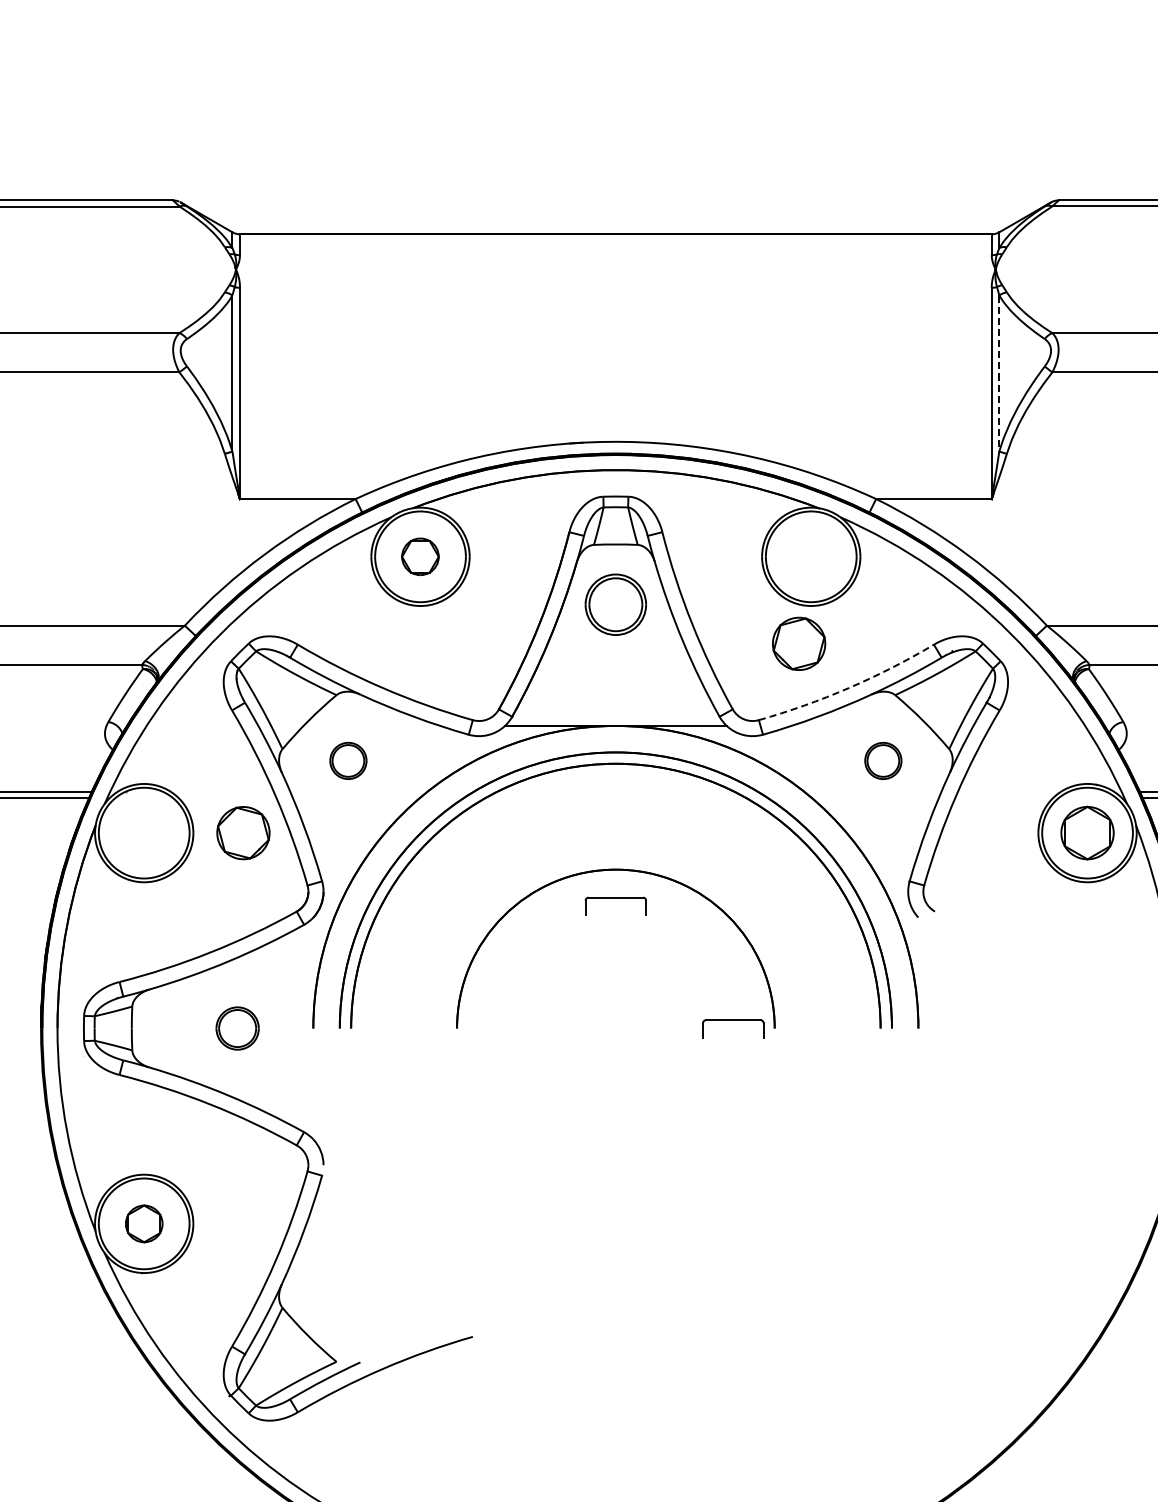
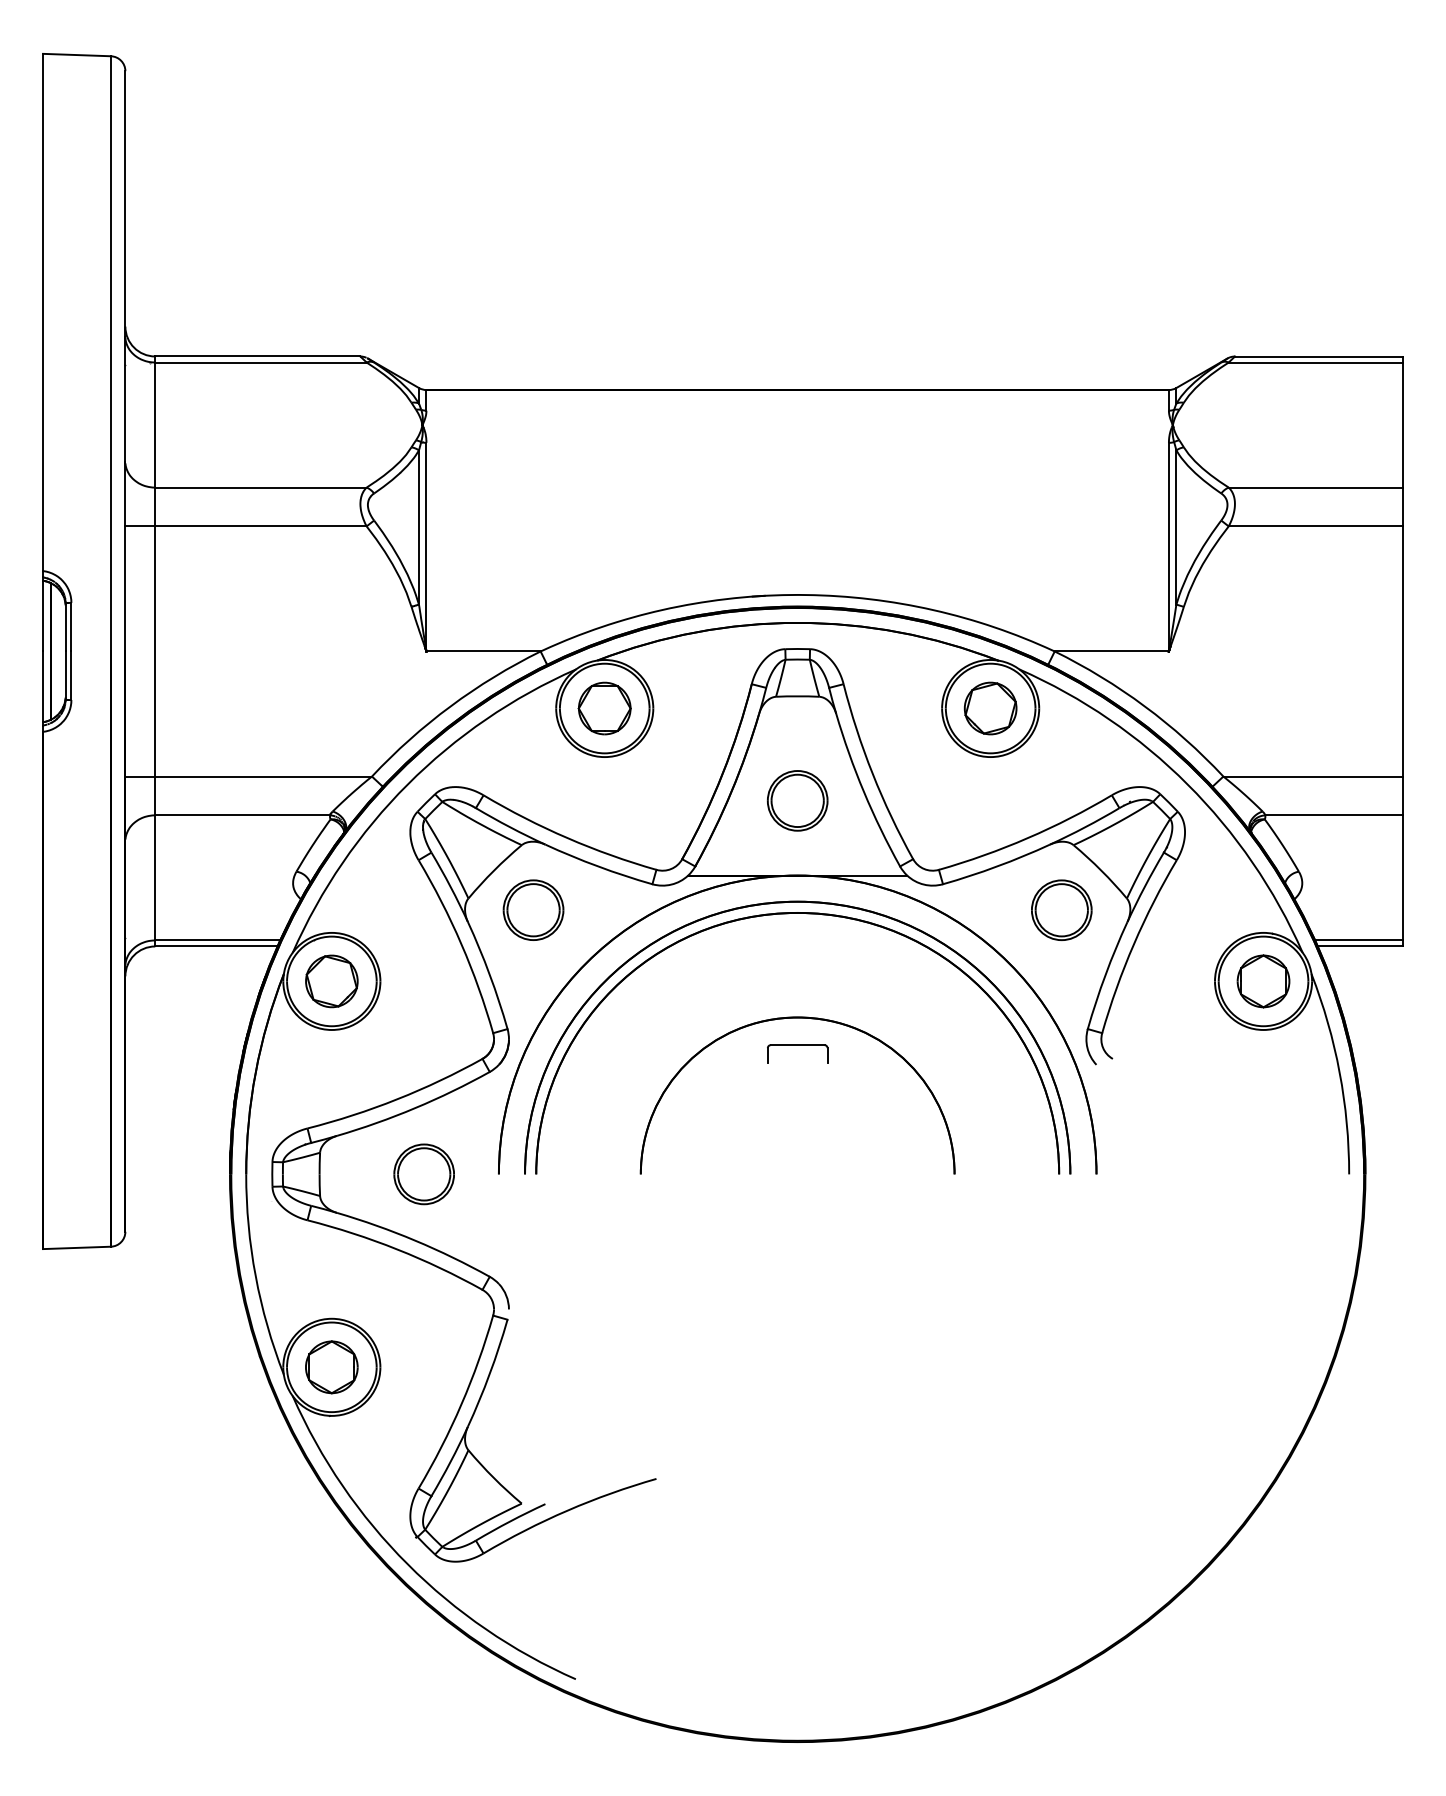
line: (999, 373) -> (1176, 527), dashed -> solid
part: (420, 556) -> (604, 708), size x1.43
part: (615, 604) -> (797, 800), moved
part: (798, 643) -> (990, 708), moved
arc: (848, 688) -> (1027, 838), dashed -> solid
part: (348, 760) -> (533, 909), size x1.67
part: (882, 760) -> (1061, 909), size x1.67
part: (243, 833) -> (331, 981), moved
part: (733, 1020) -> (913, 1166), removed
part: (237, 1028) -> (423, 1174), size x1.43
part: (143, 1224) -> (331, 1367), size x1.43

